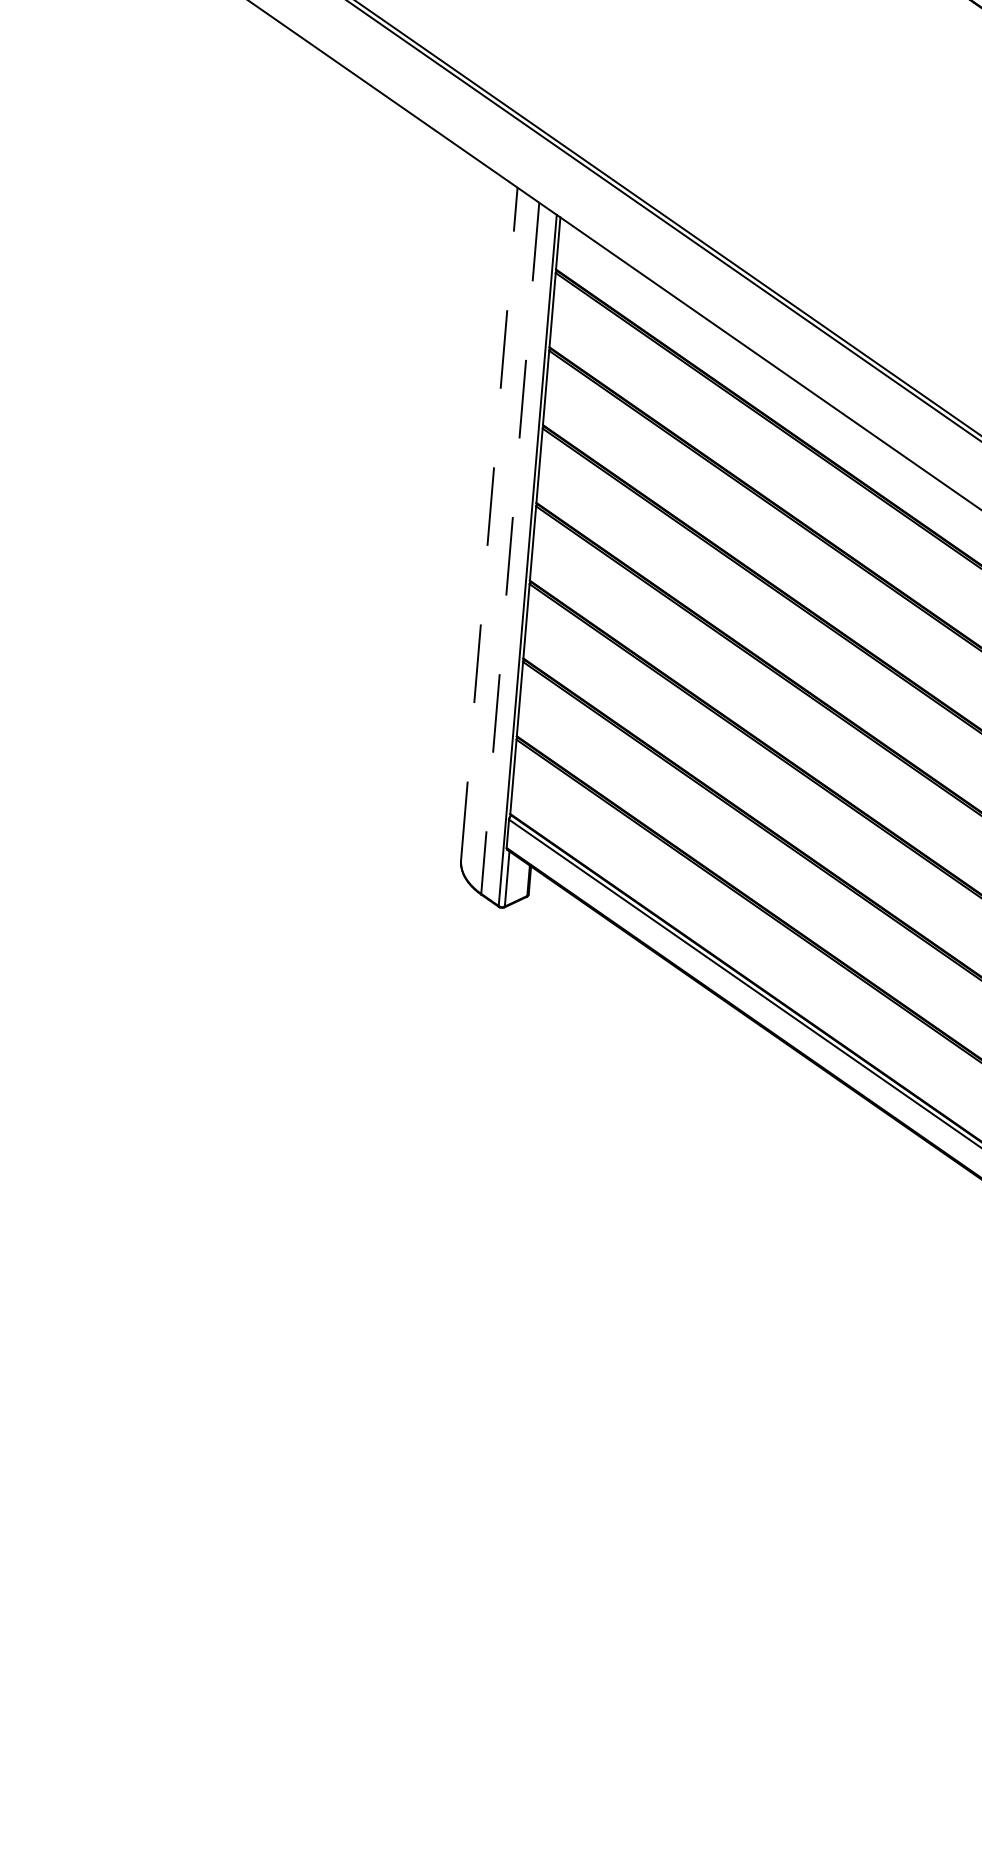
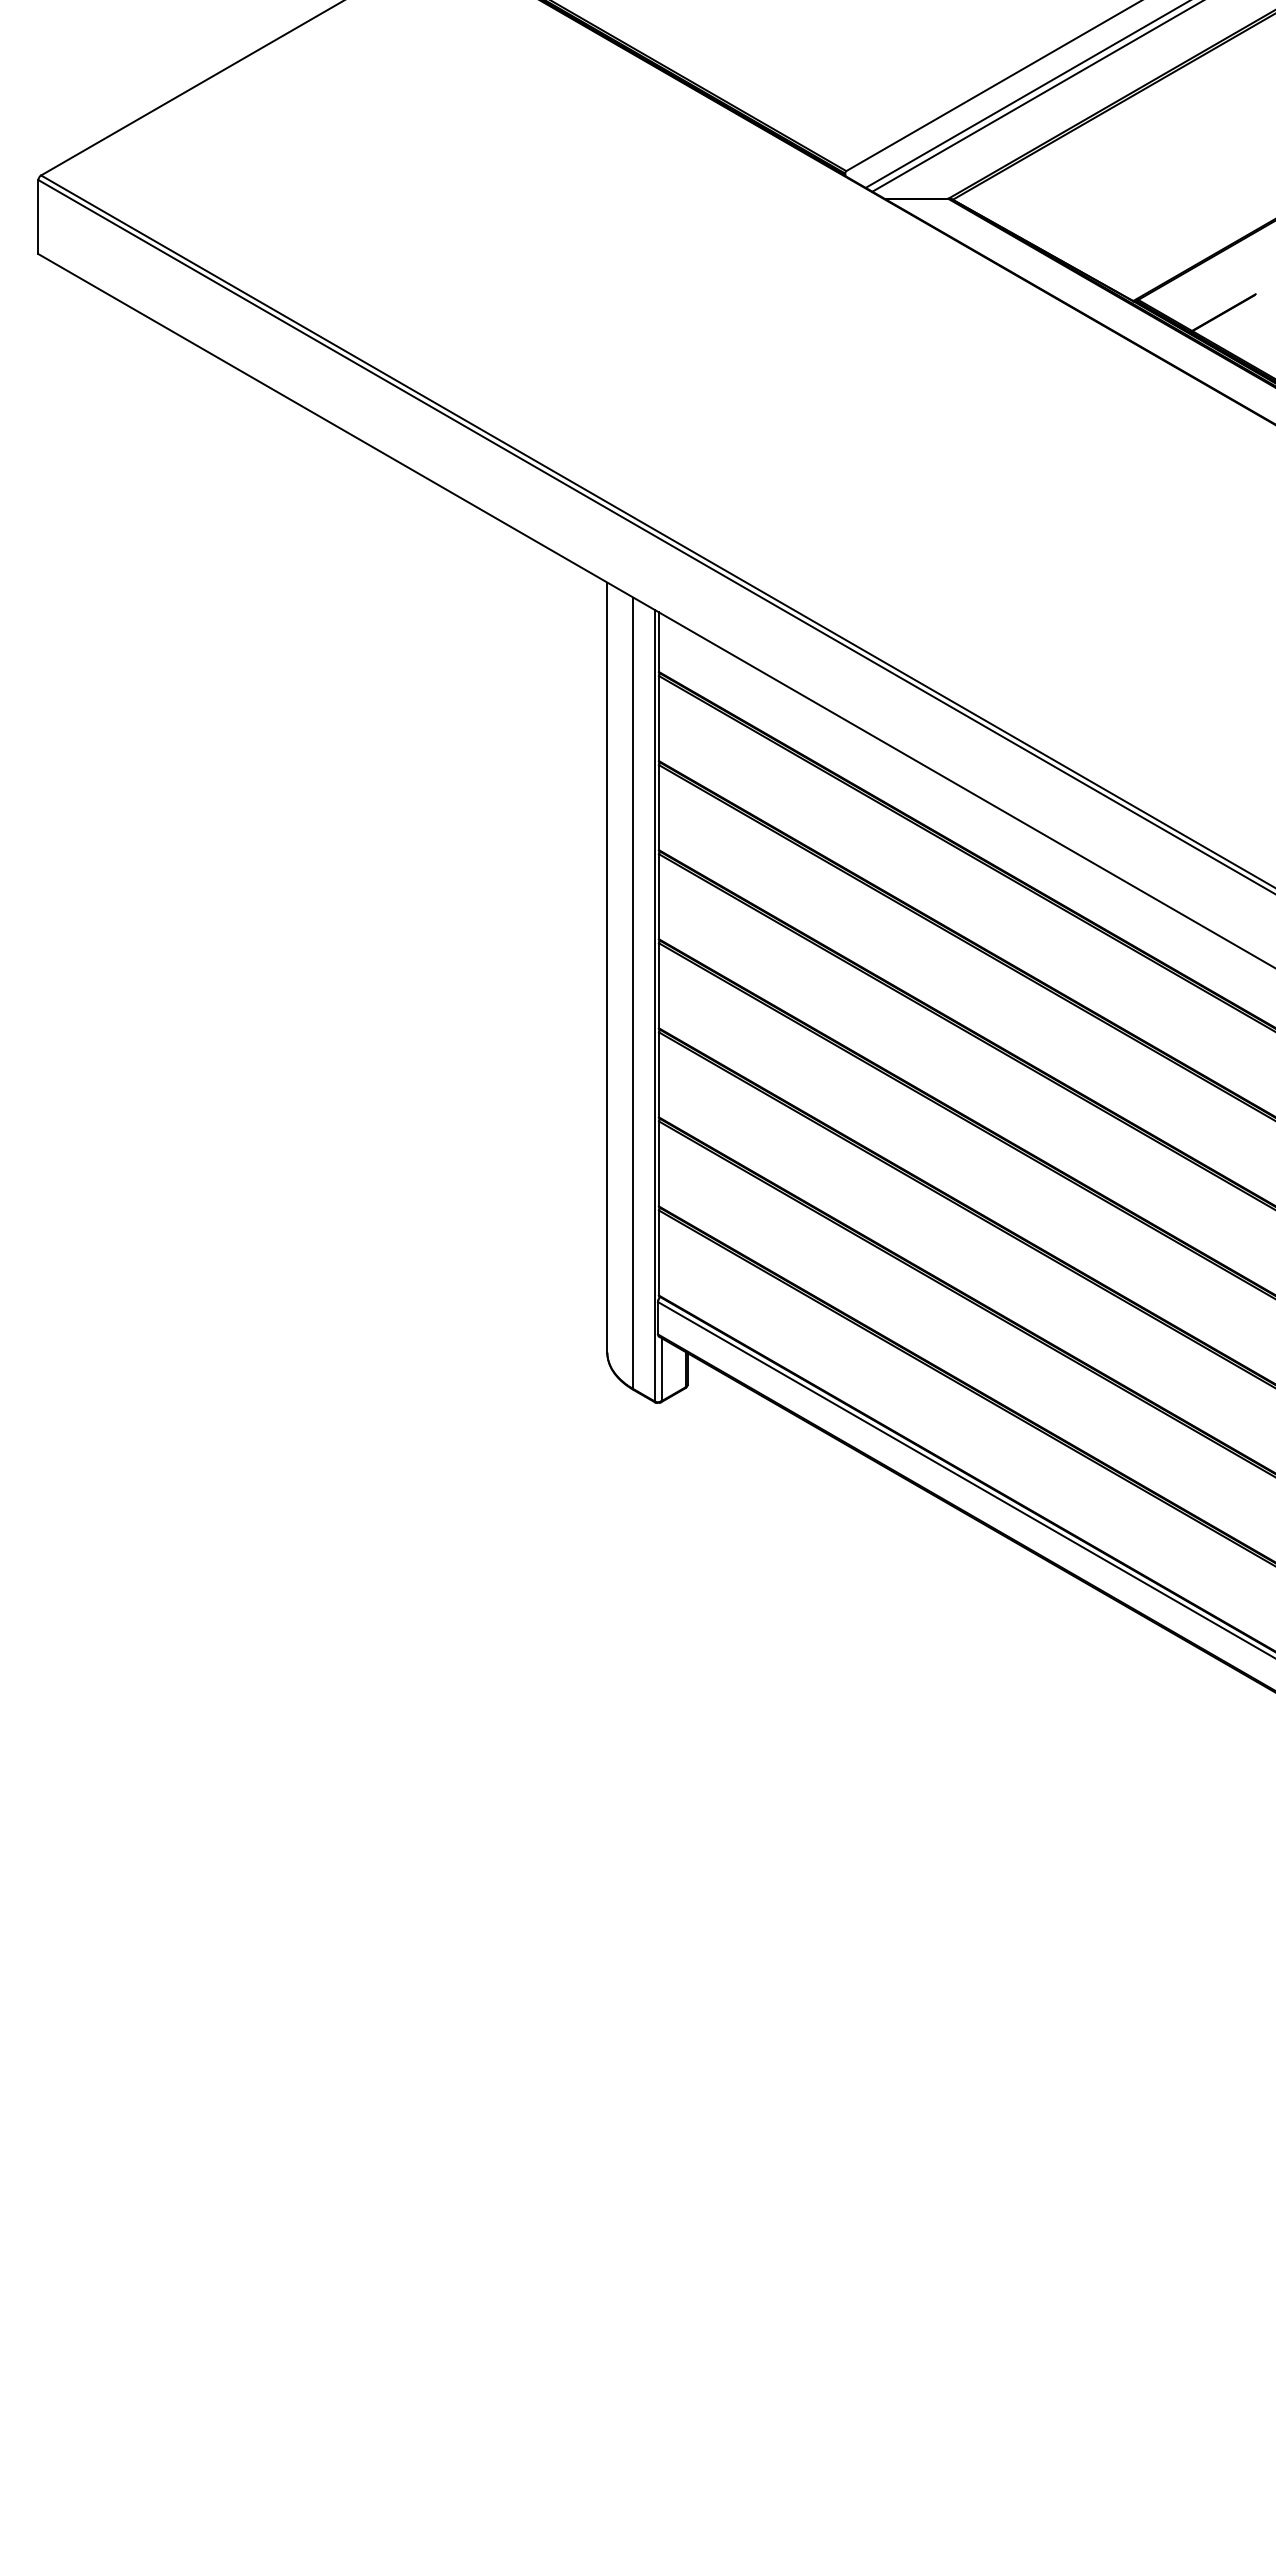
line: (489, 523) -> (607, 967), dashed -> solid
line: (510, 548) -> (633, 993), dashed -> solid

